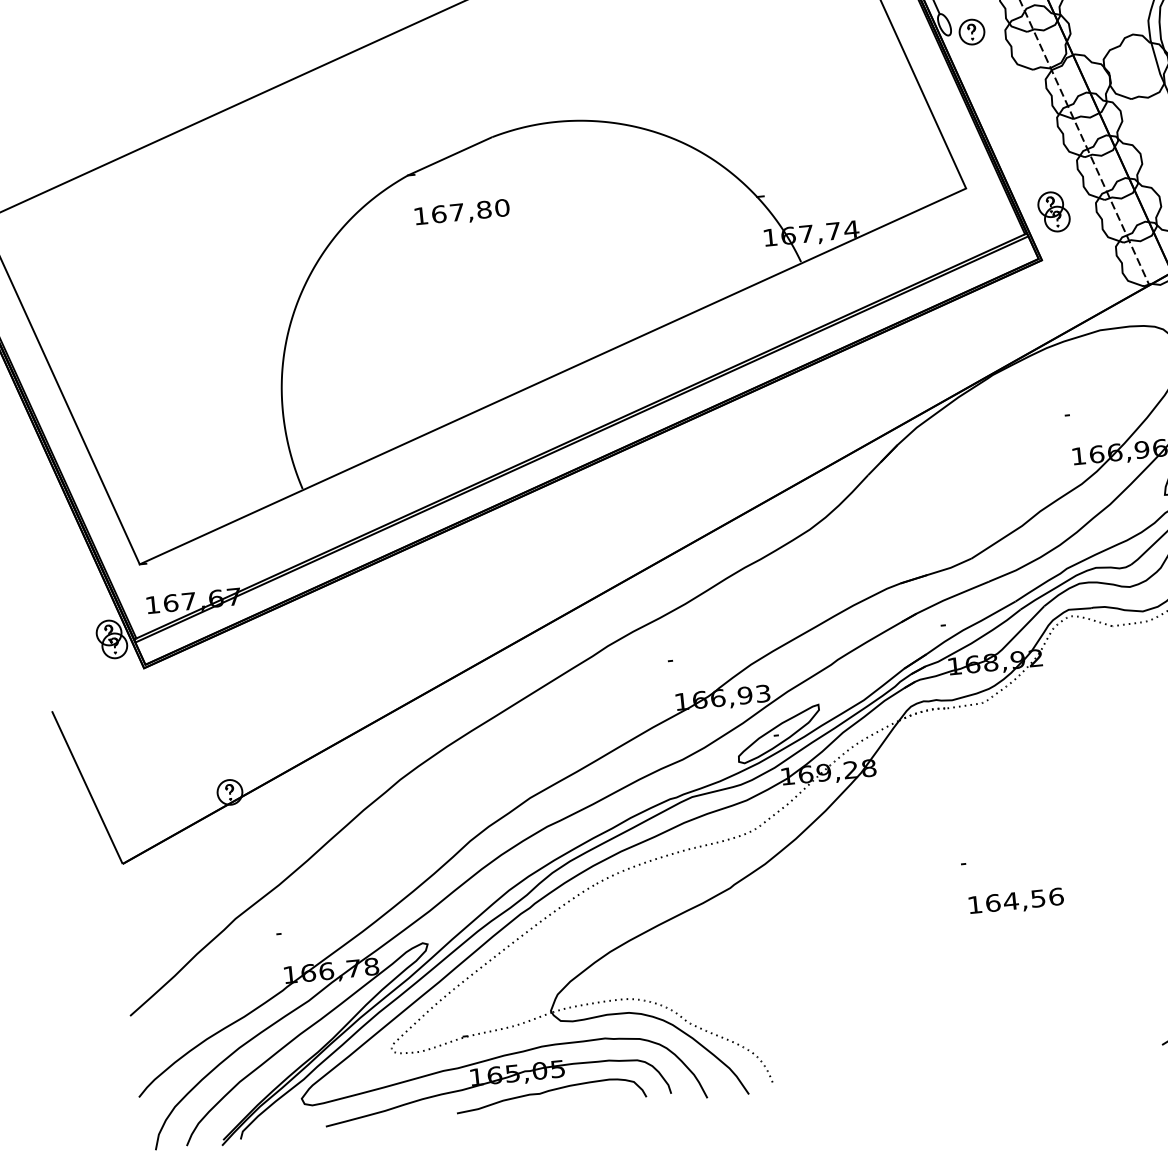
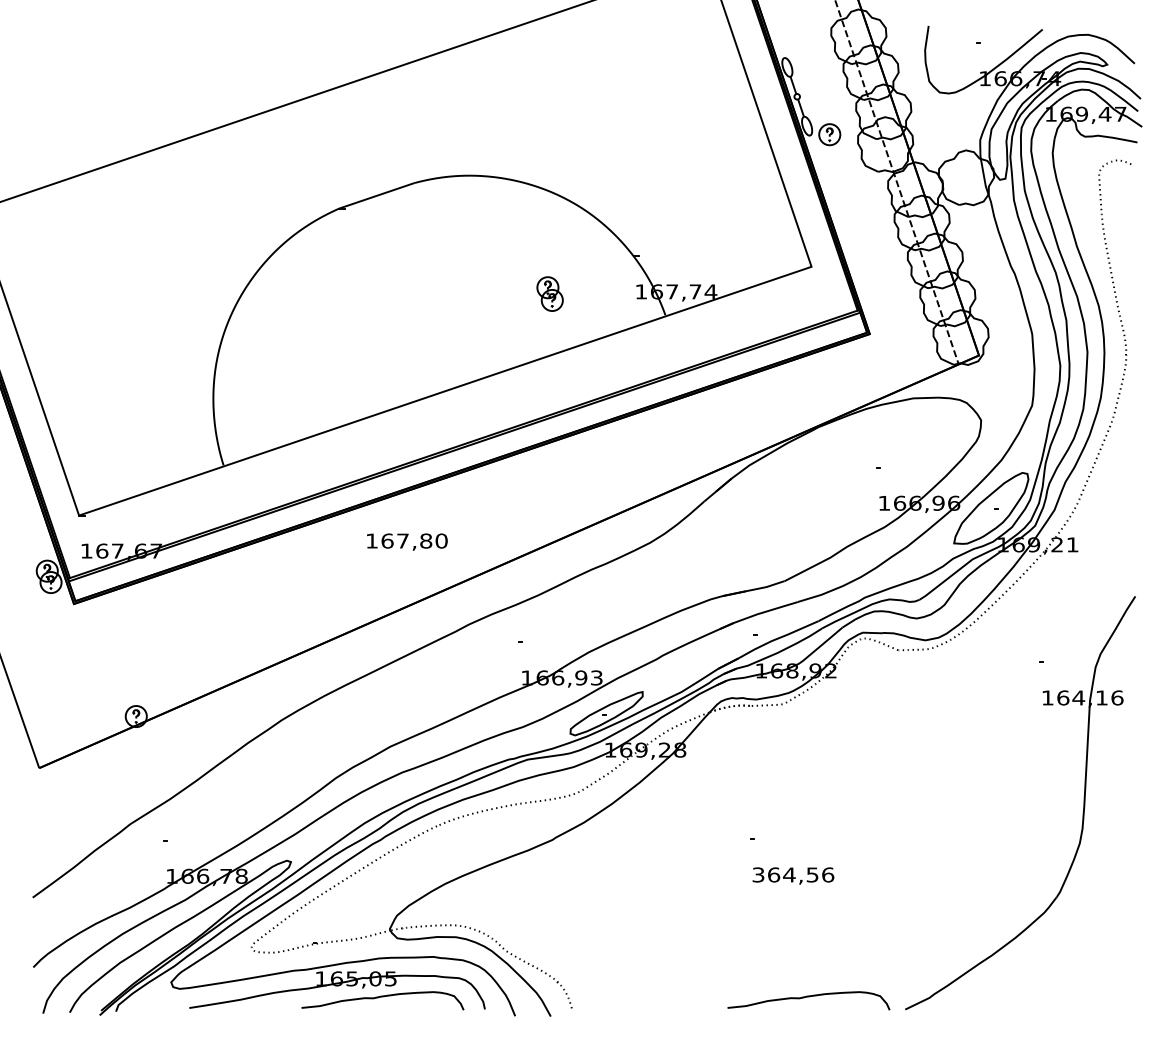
part: (1053, 211) -> (549, 293), moved
text: (462, 212) -> (407, 541), moved
text: (975, 904) -> (758, 874), 164,56 -> 364,56
curve: (1047, 1042) -> (808, 997), added

